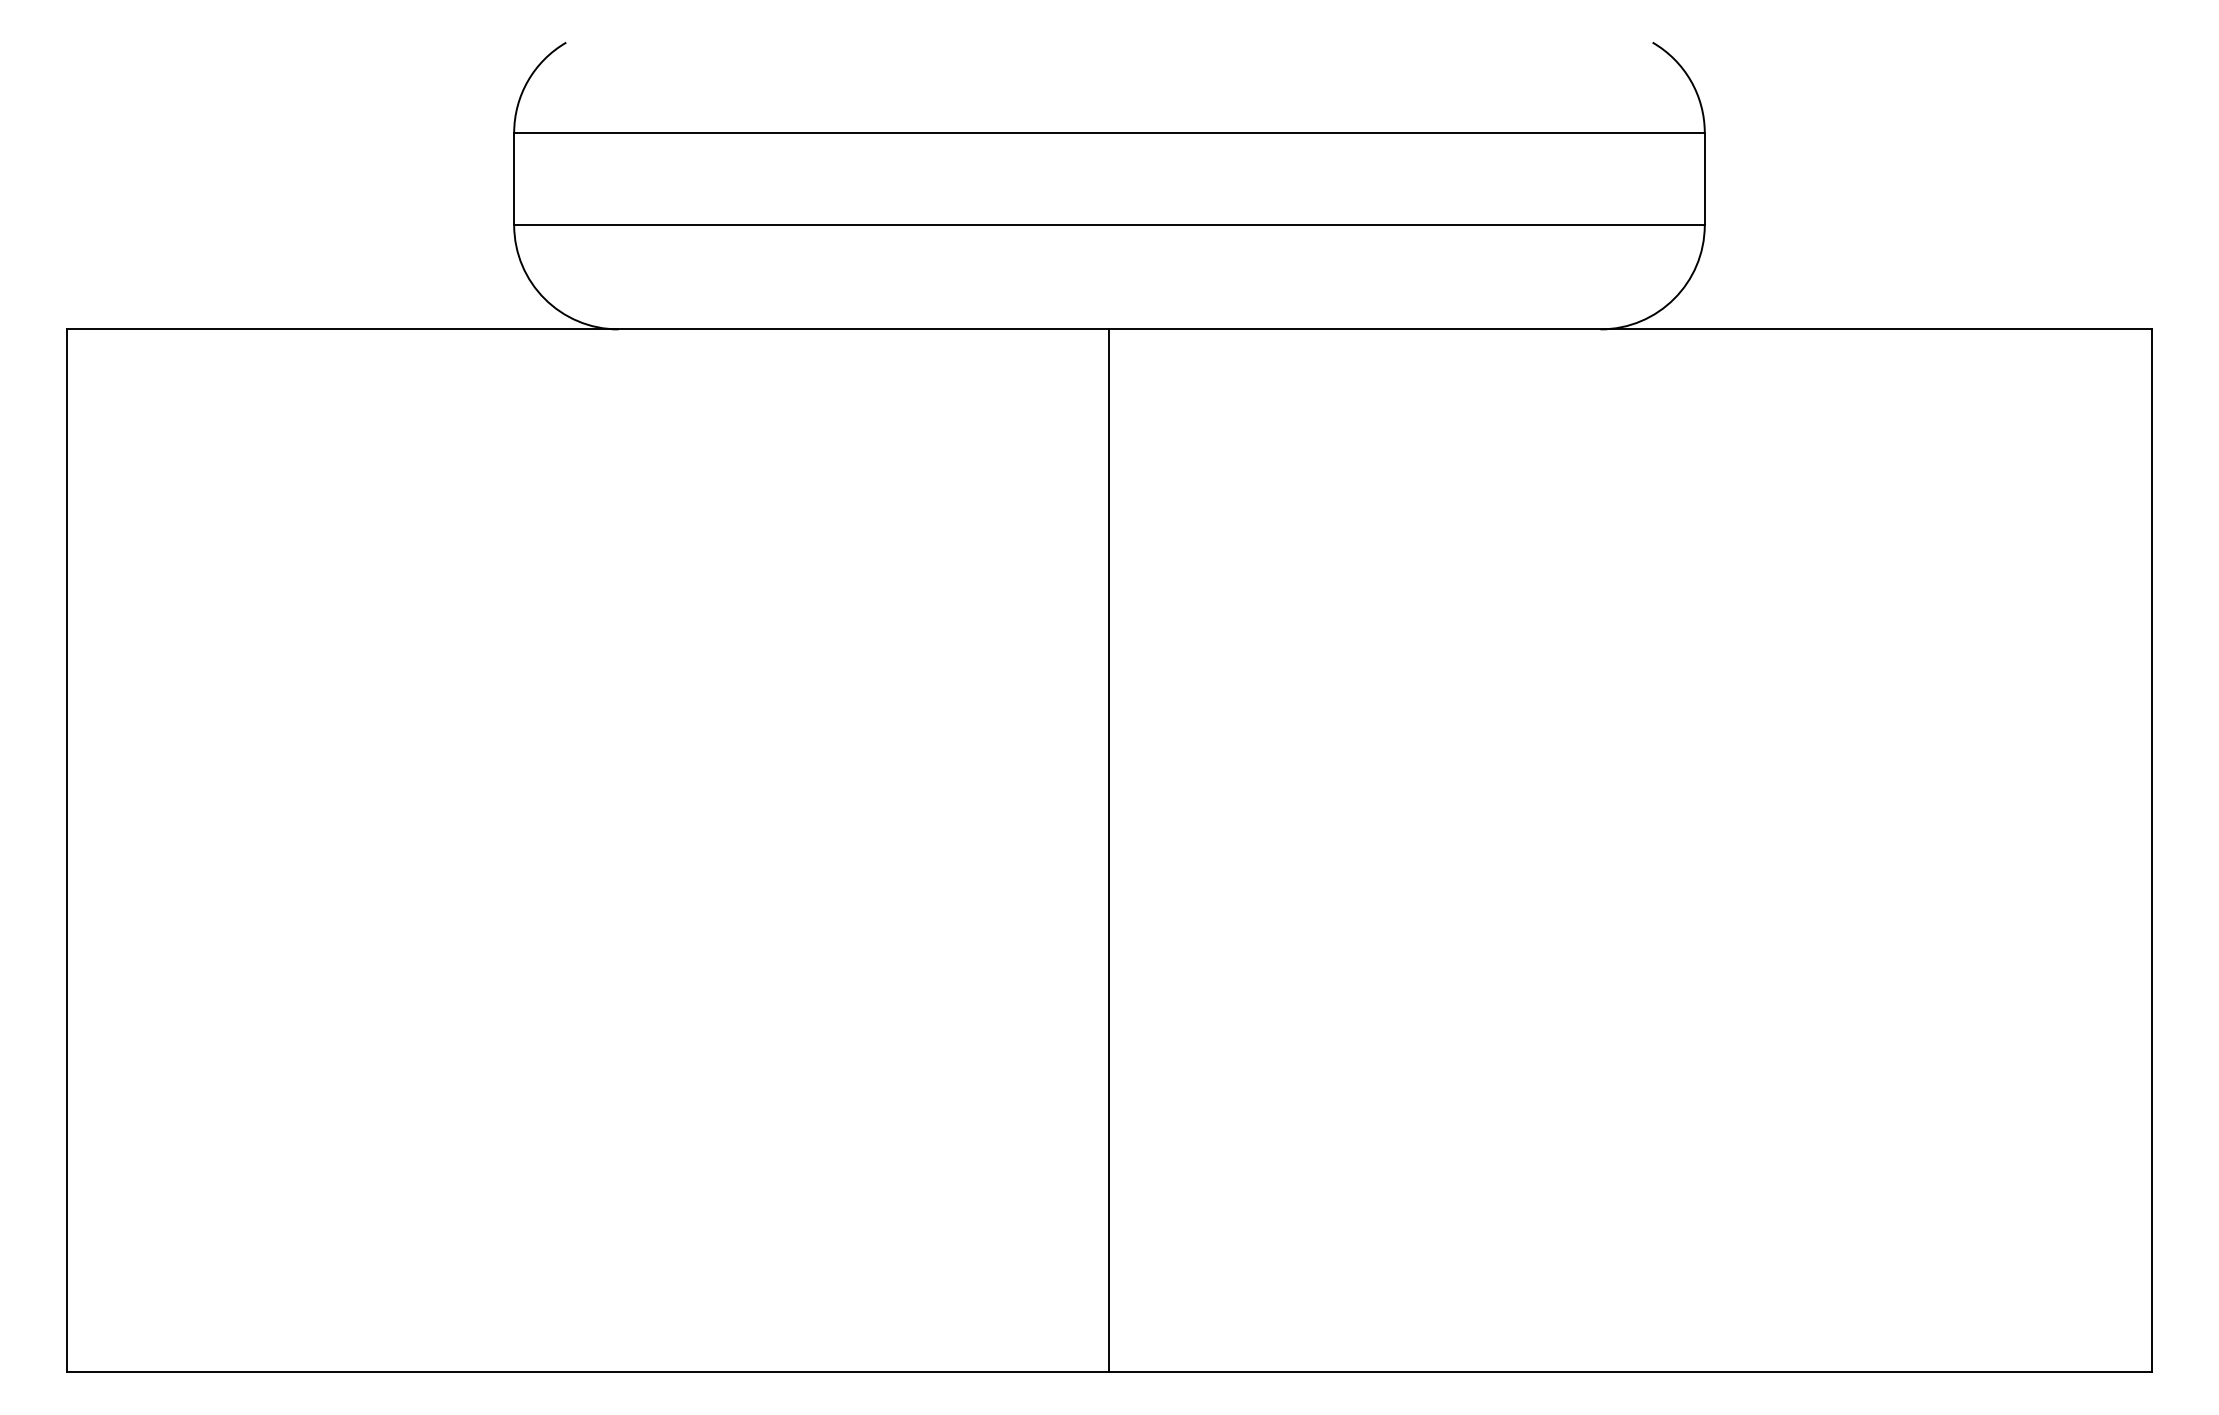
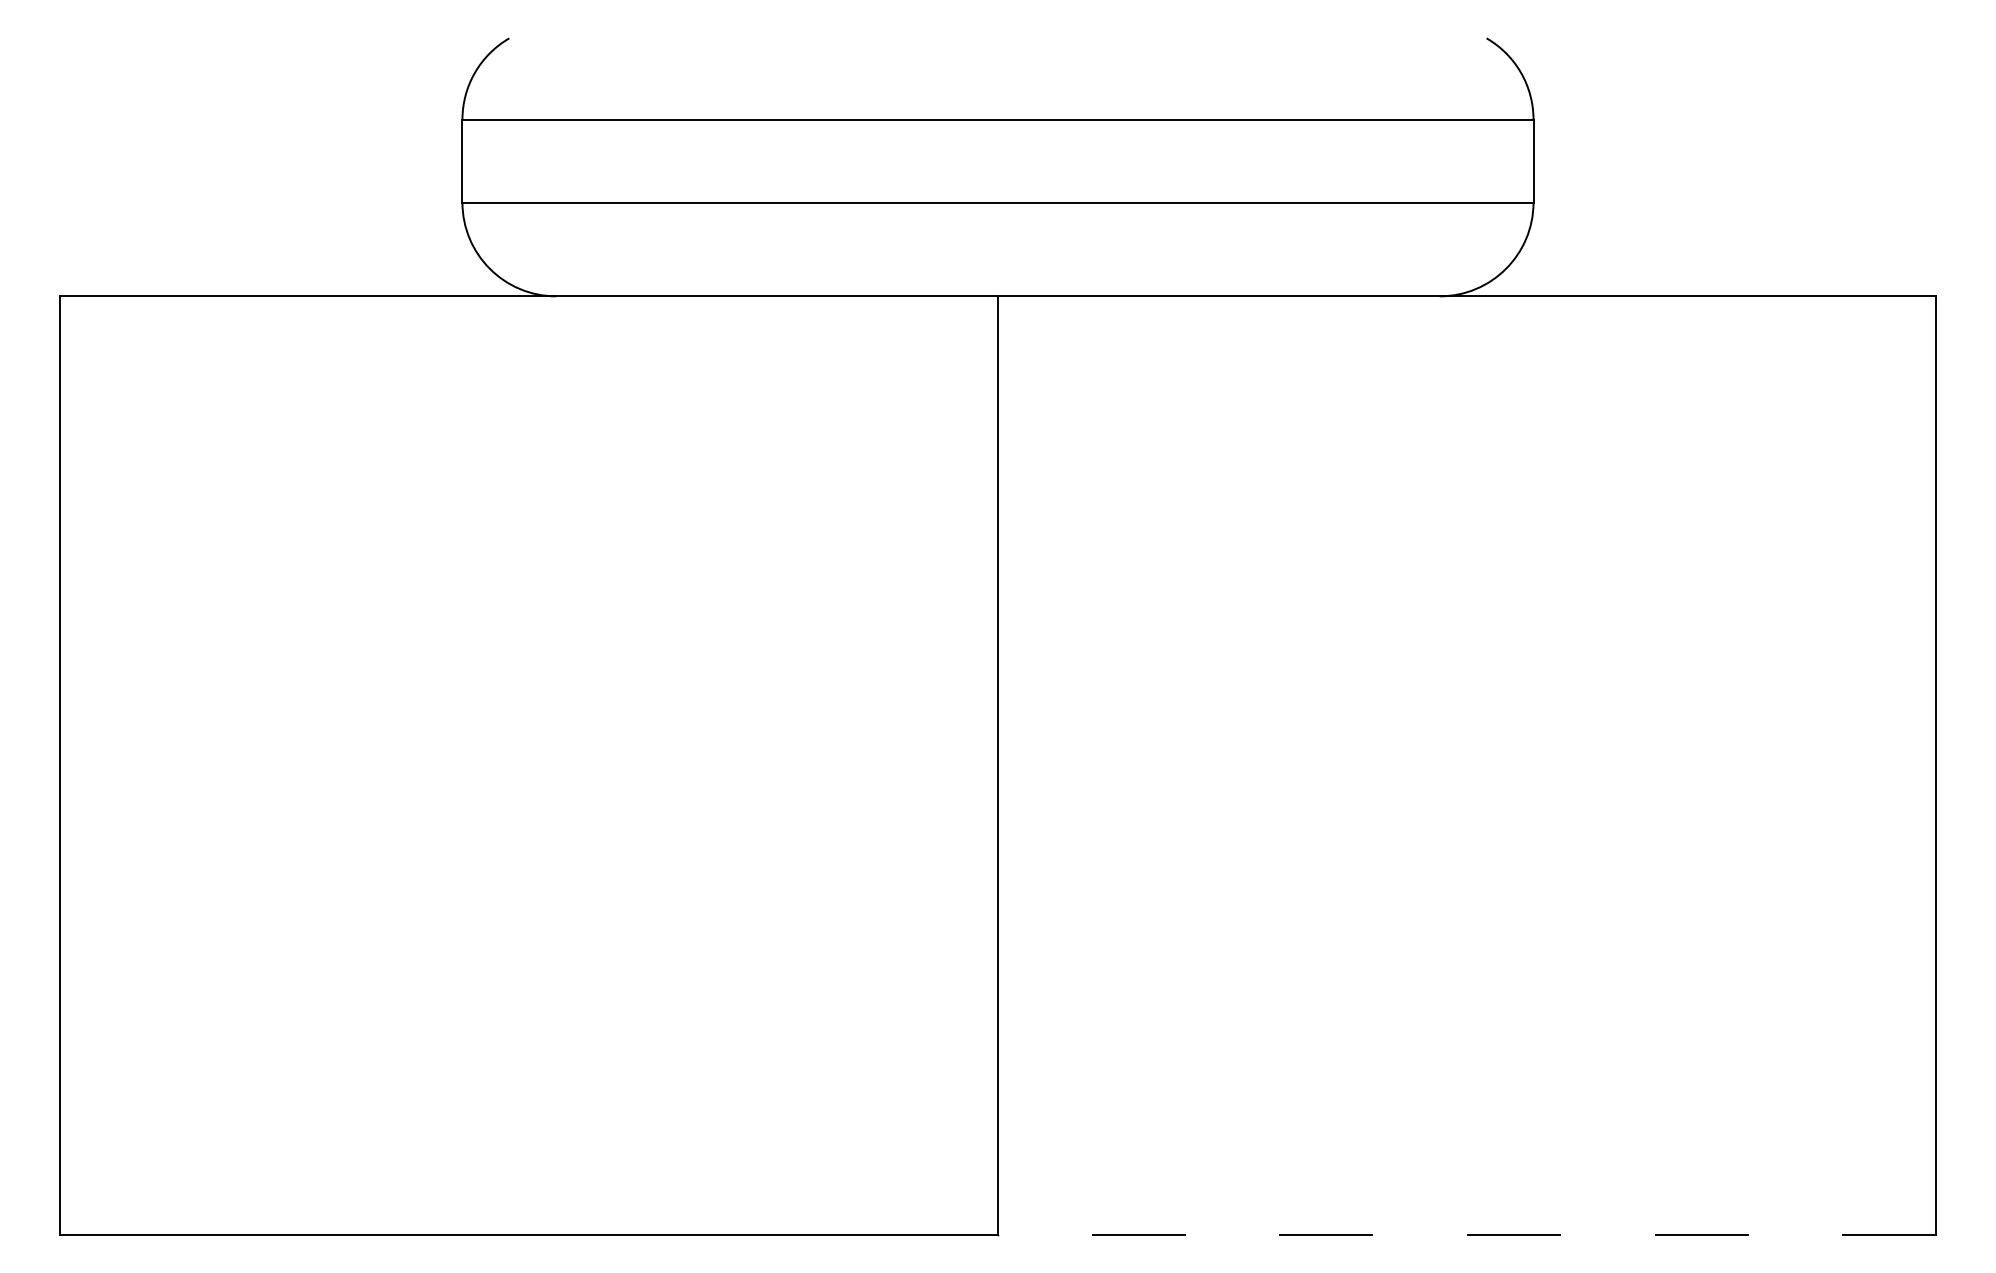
line: (1630, 1372) -> (1466, 1234), solid -> dashed

